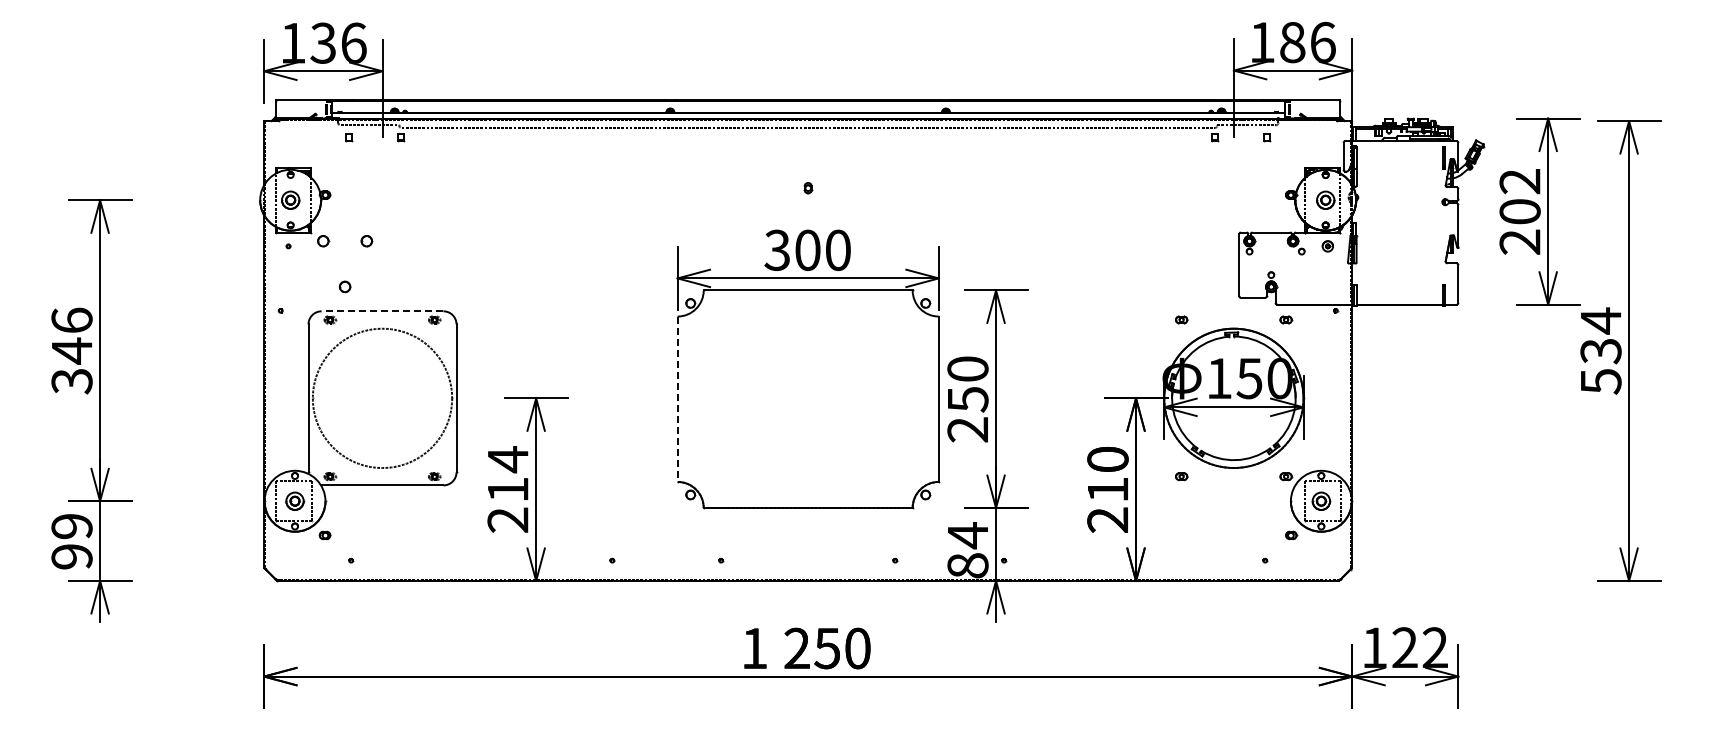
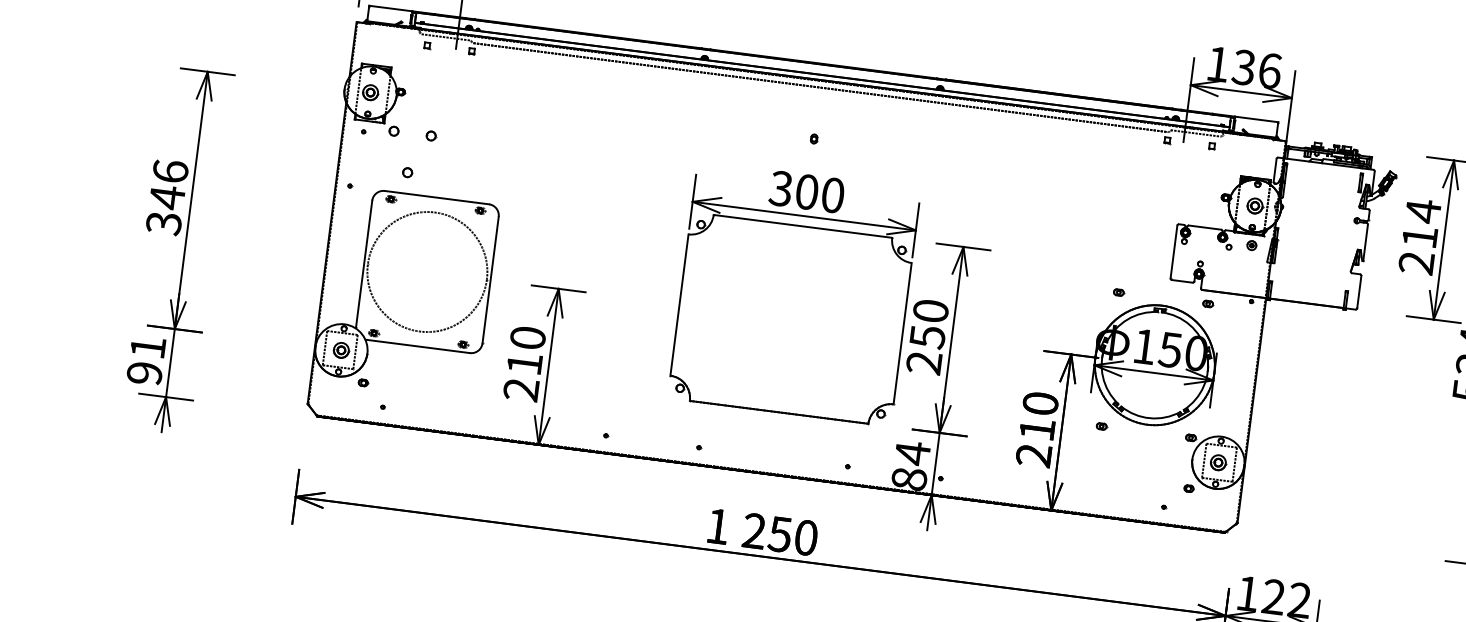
text: (1292, 42) -> (1243, 67), 186 -> 136
text: (1519, 196) -> (1421, 223), 202 -> 214
line: (382, 311) -> (436, 197), dashed -> solid
line: (677, 399) -> (679, 305), dashed -> solid
text: (507, 459) -> (527, 337), 214 -> 210
text: (71, 526) -> (147, 347), 99 -> 91

